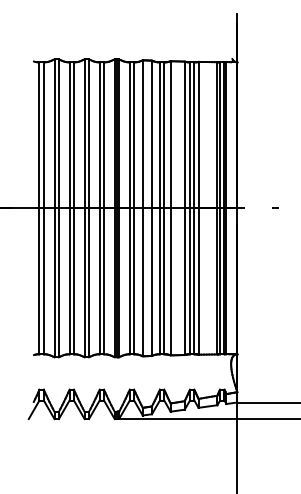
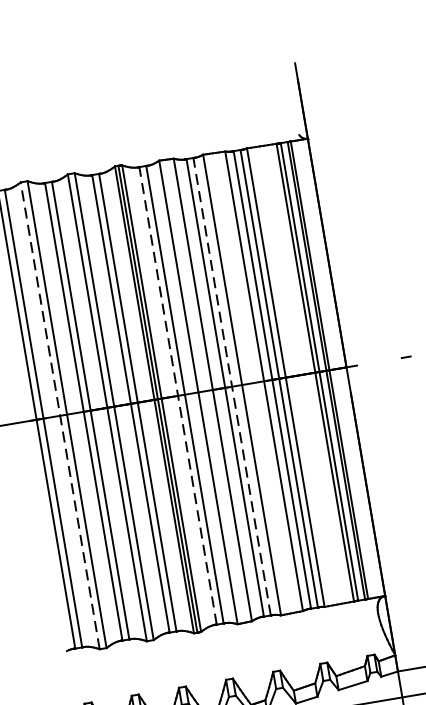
line: (54, 207) -> (59, 414), solid -> dashed
line: (129, 207) -> (177, 394), solid -> dashed
line: (164, 207) -> (232, 385), solid -> dashed

